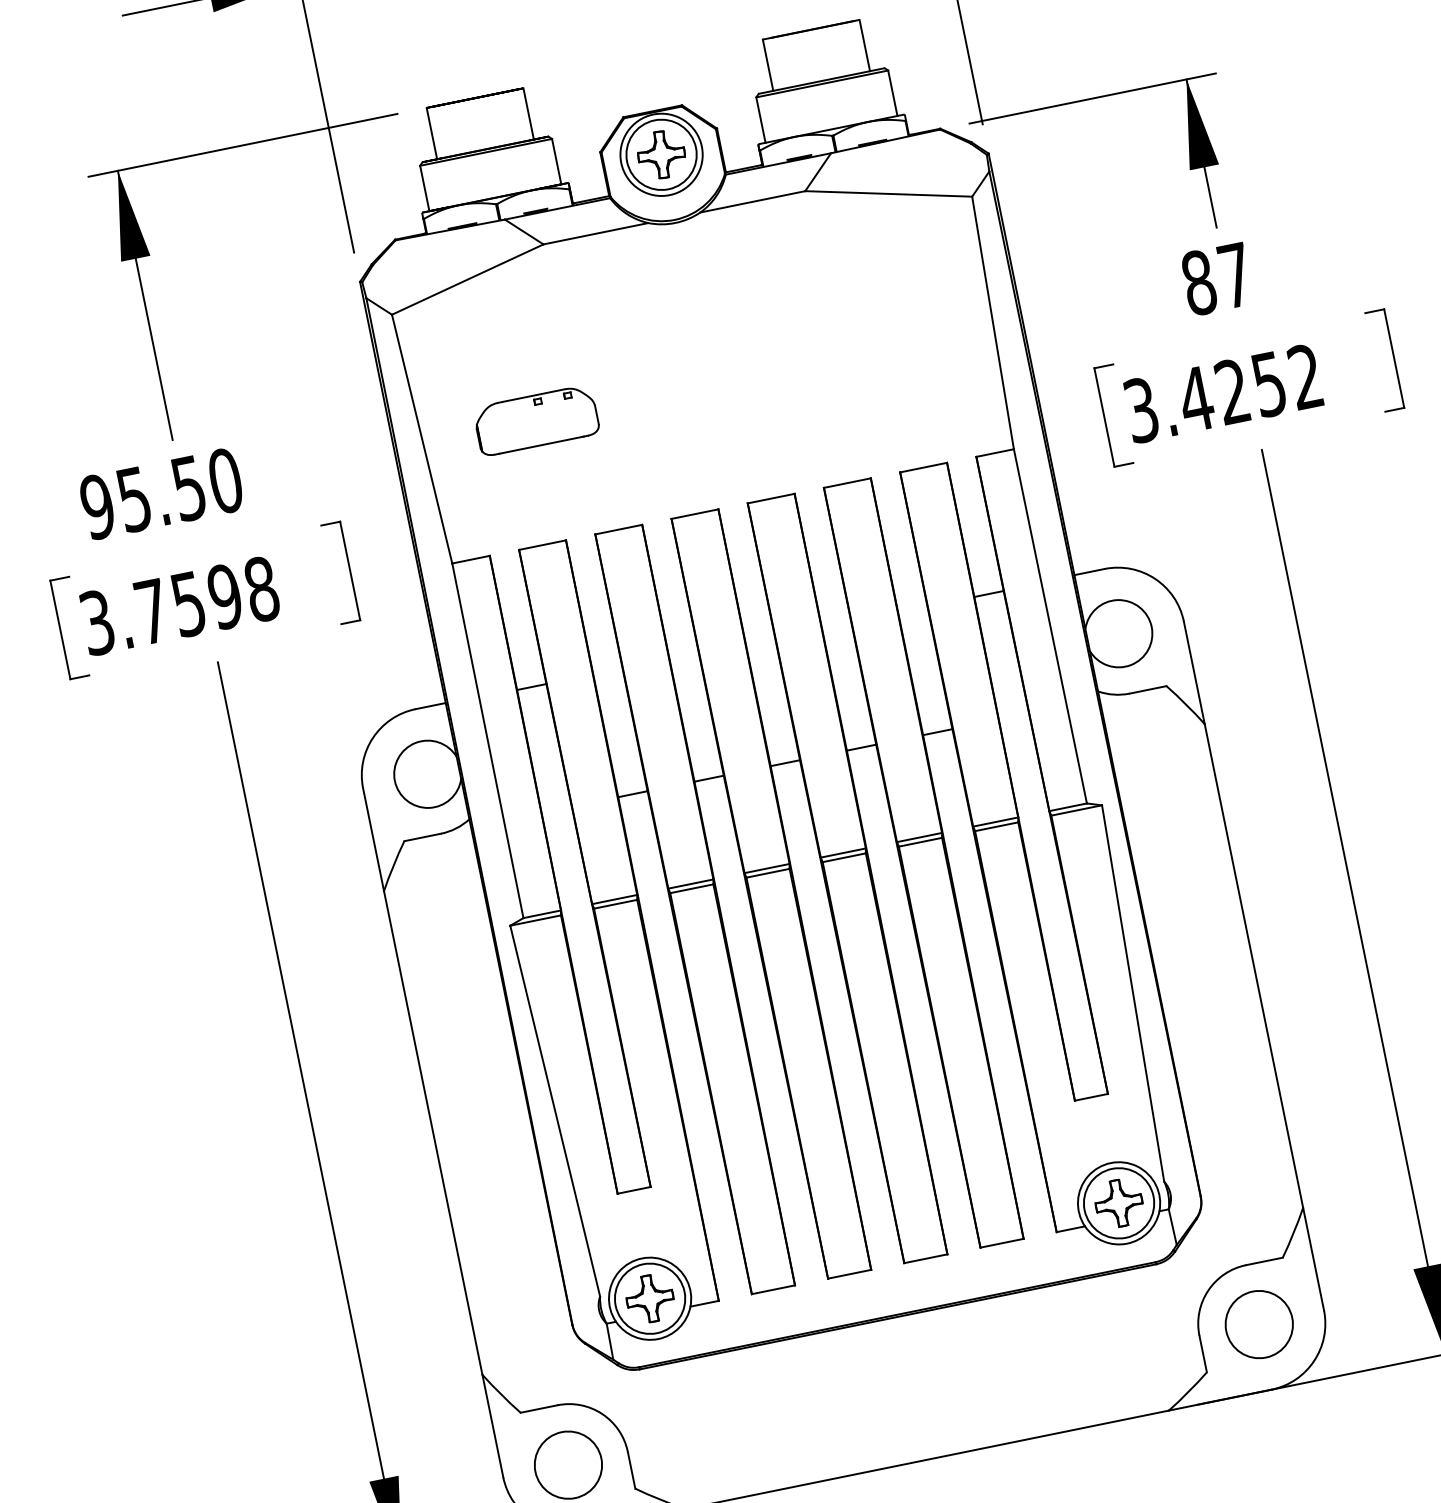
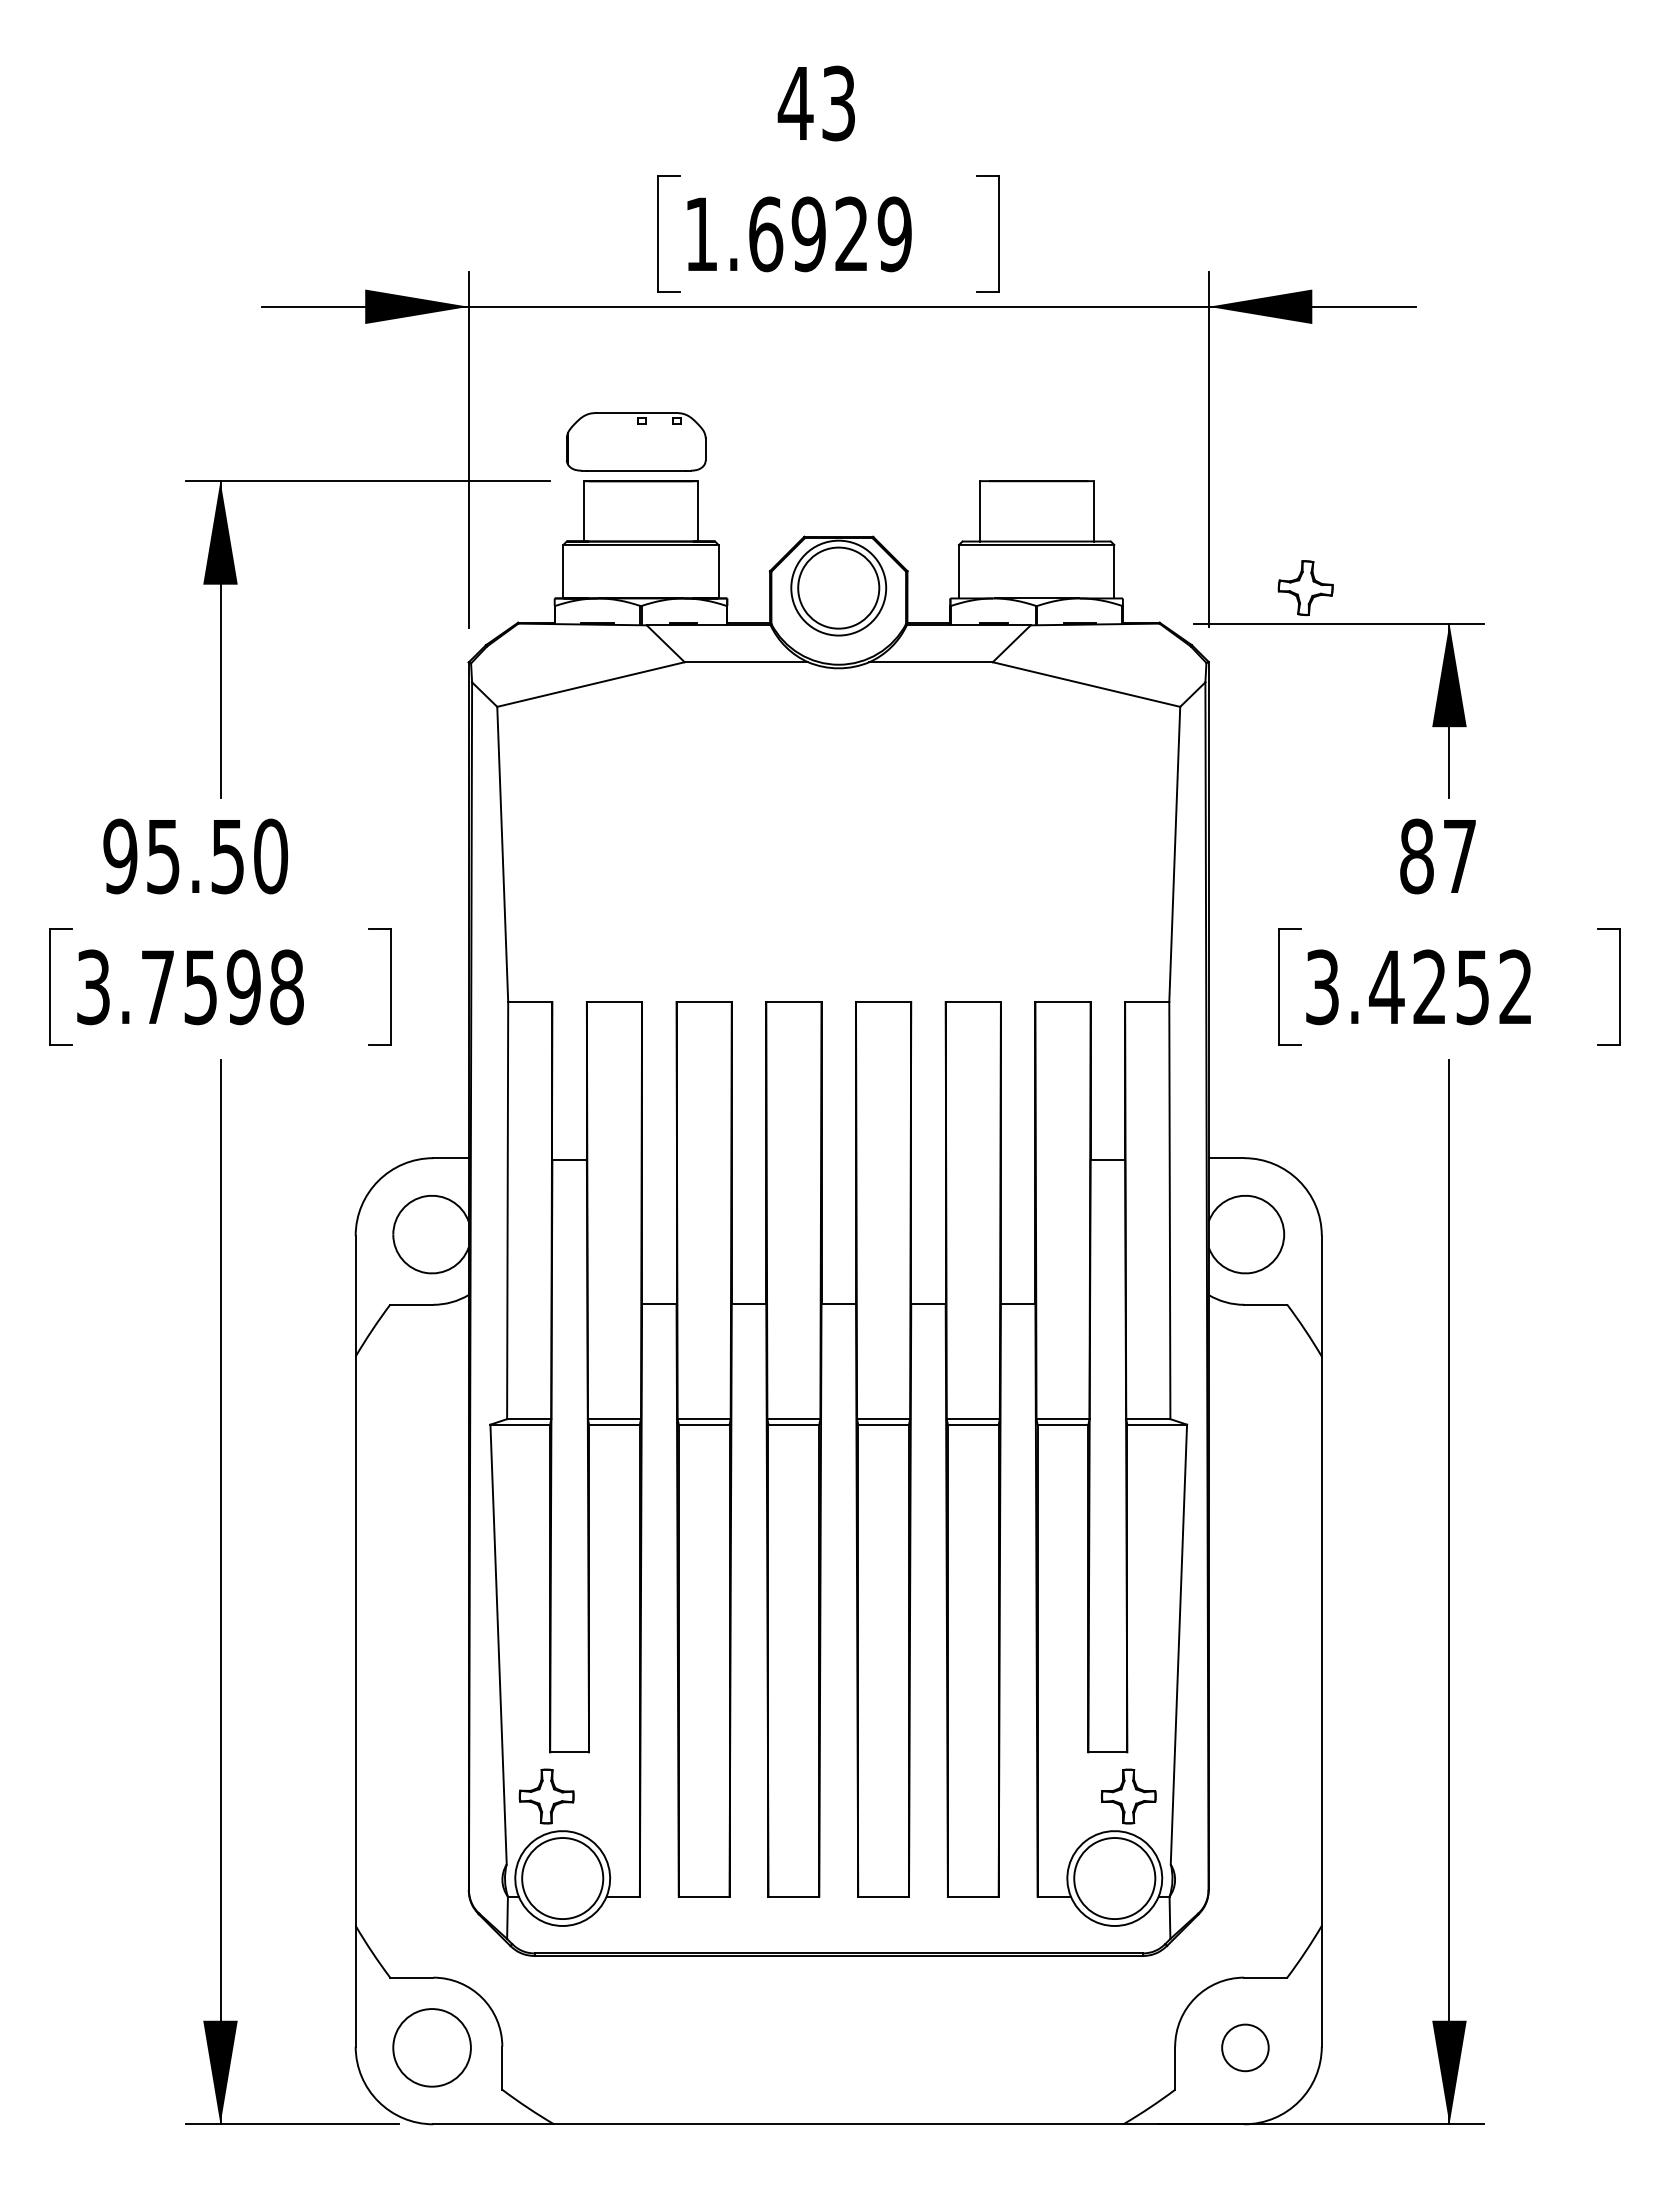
part: (661, 155) -> (1305, 588), moved
part: (536, 420) -> (636, 441), moved
part: (1118, 1203) -> (1128, 1796), moved
part: (649, 1298) -> (546, 1796), moved
circle: (1259, 1324) -> (1245, 2047), size x0.6

